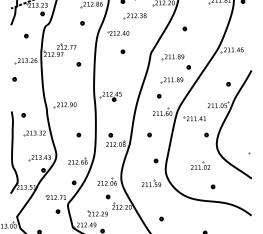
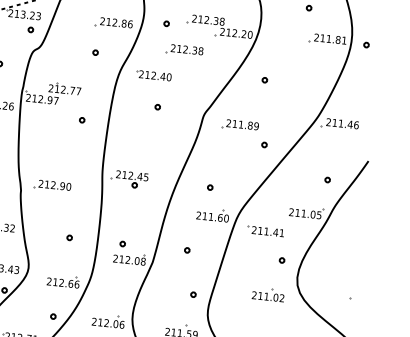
part: (171, 80) -> (233, 163), removed
part: (200, 165) -> (268, 293), moved

